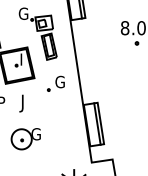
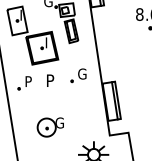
part: (55, 83) -> (78, 75), moved
text: (24, 103) -> (49, 82), J -> P
part: (24, 139) -> (49, 127), moved

